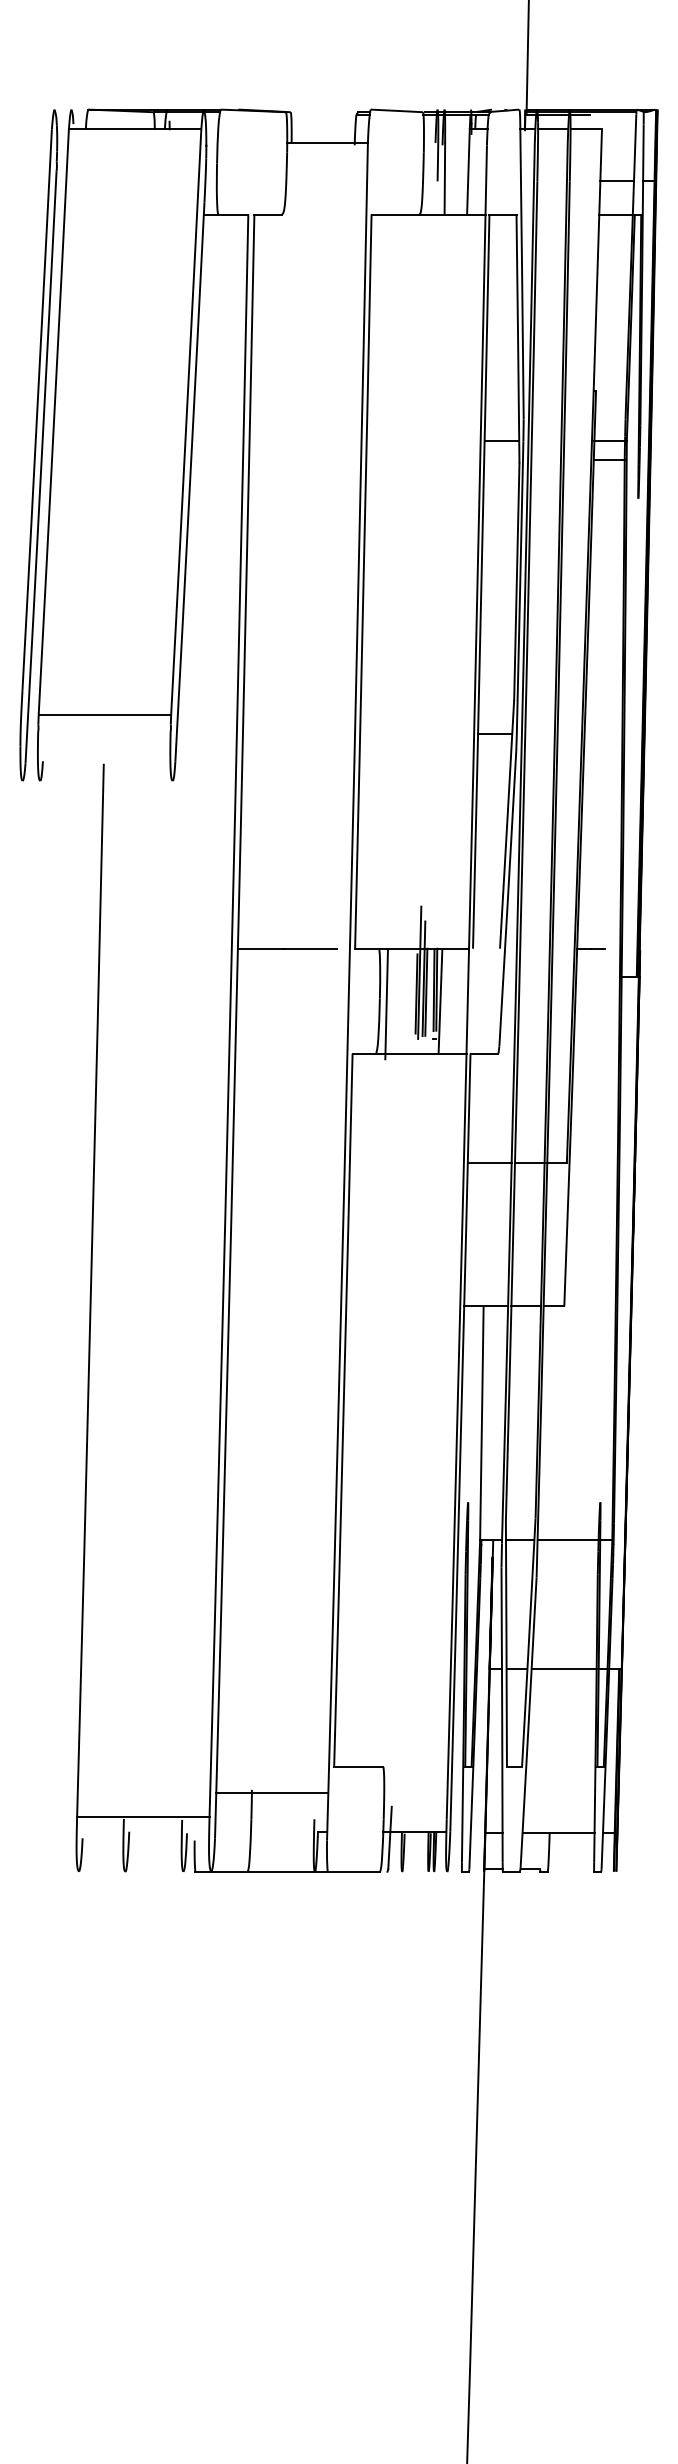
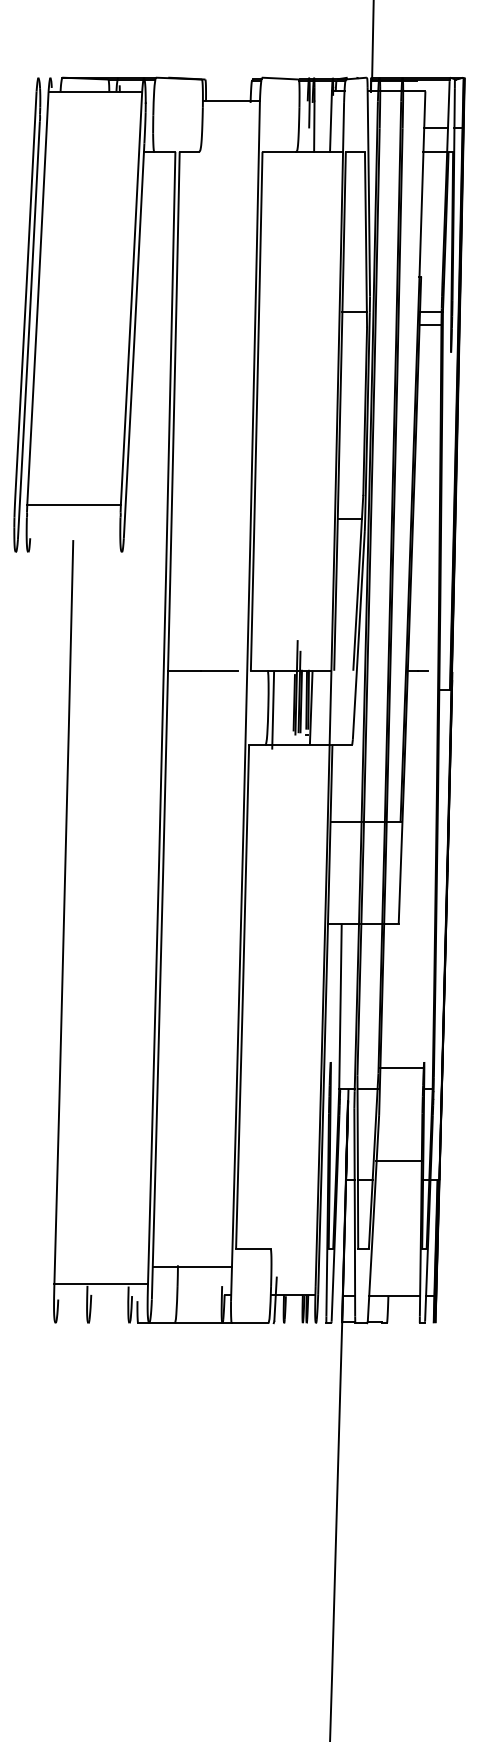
line: (567, 1540) -> (401, 1067), moved
line: (563, 1669) -> (398, 1161), moved

